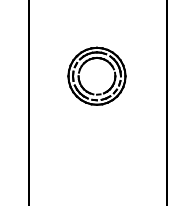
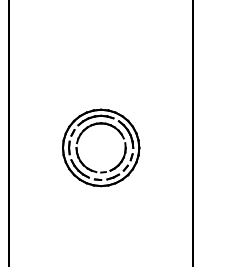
part: (96, 75) -> (100, 146), moved

